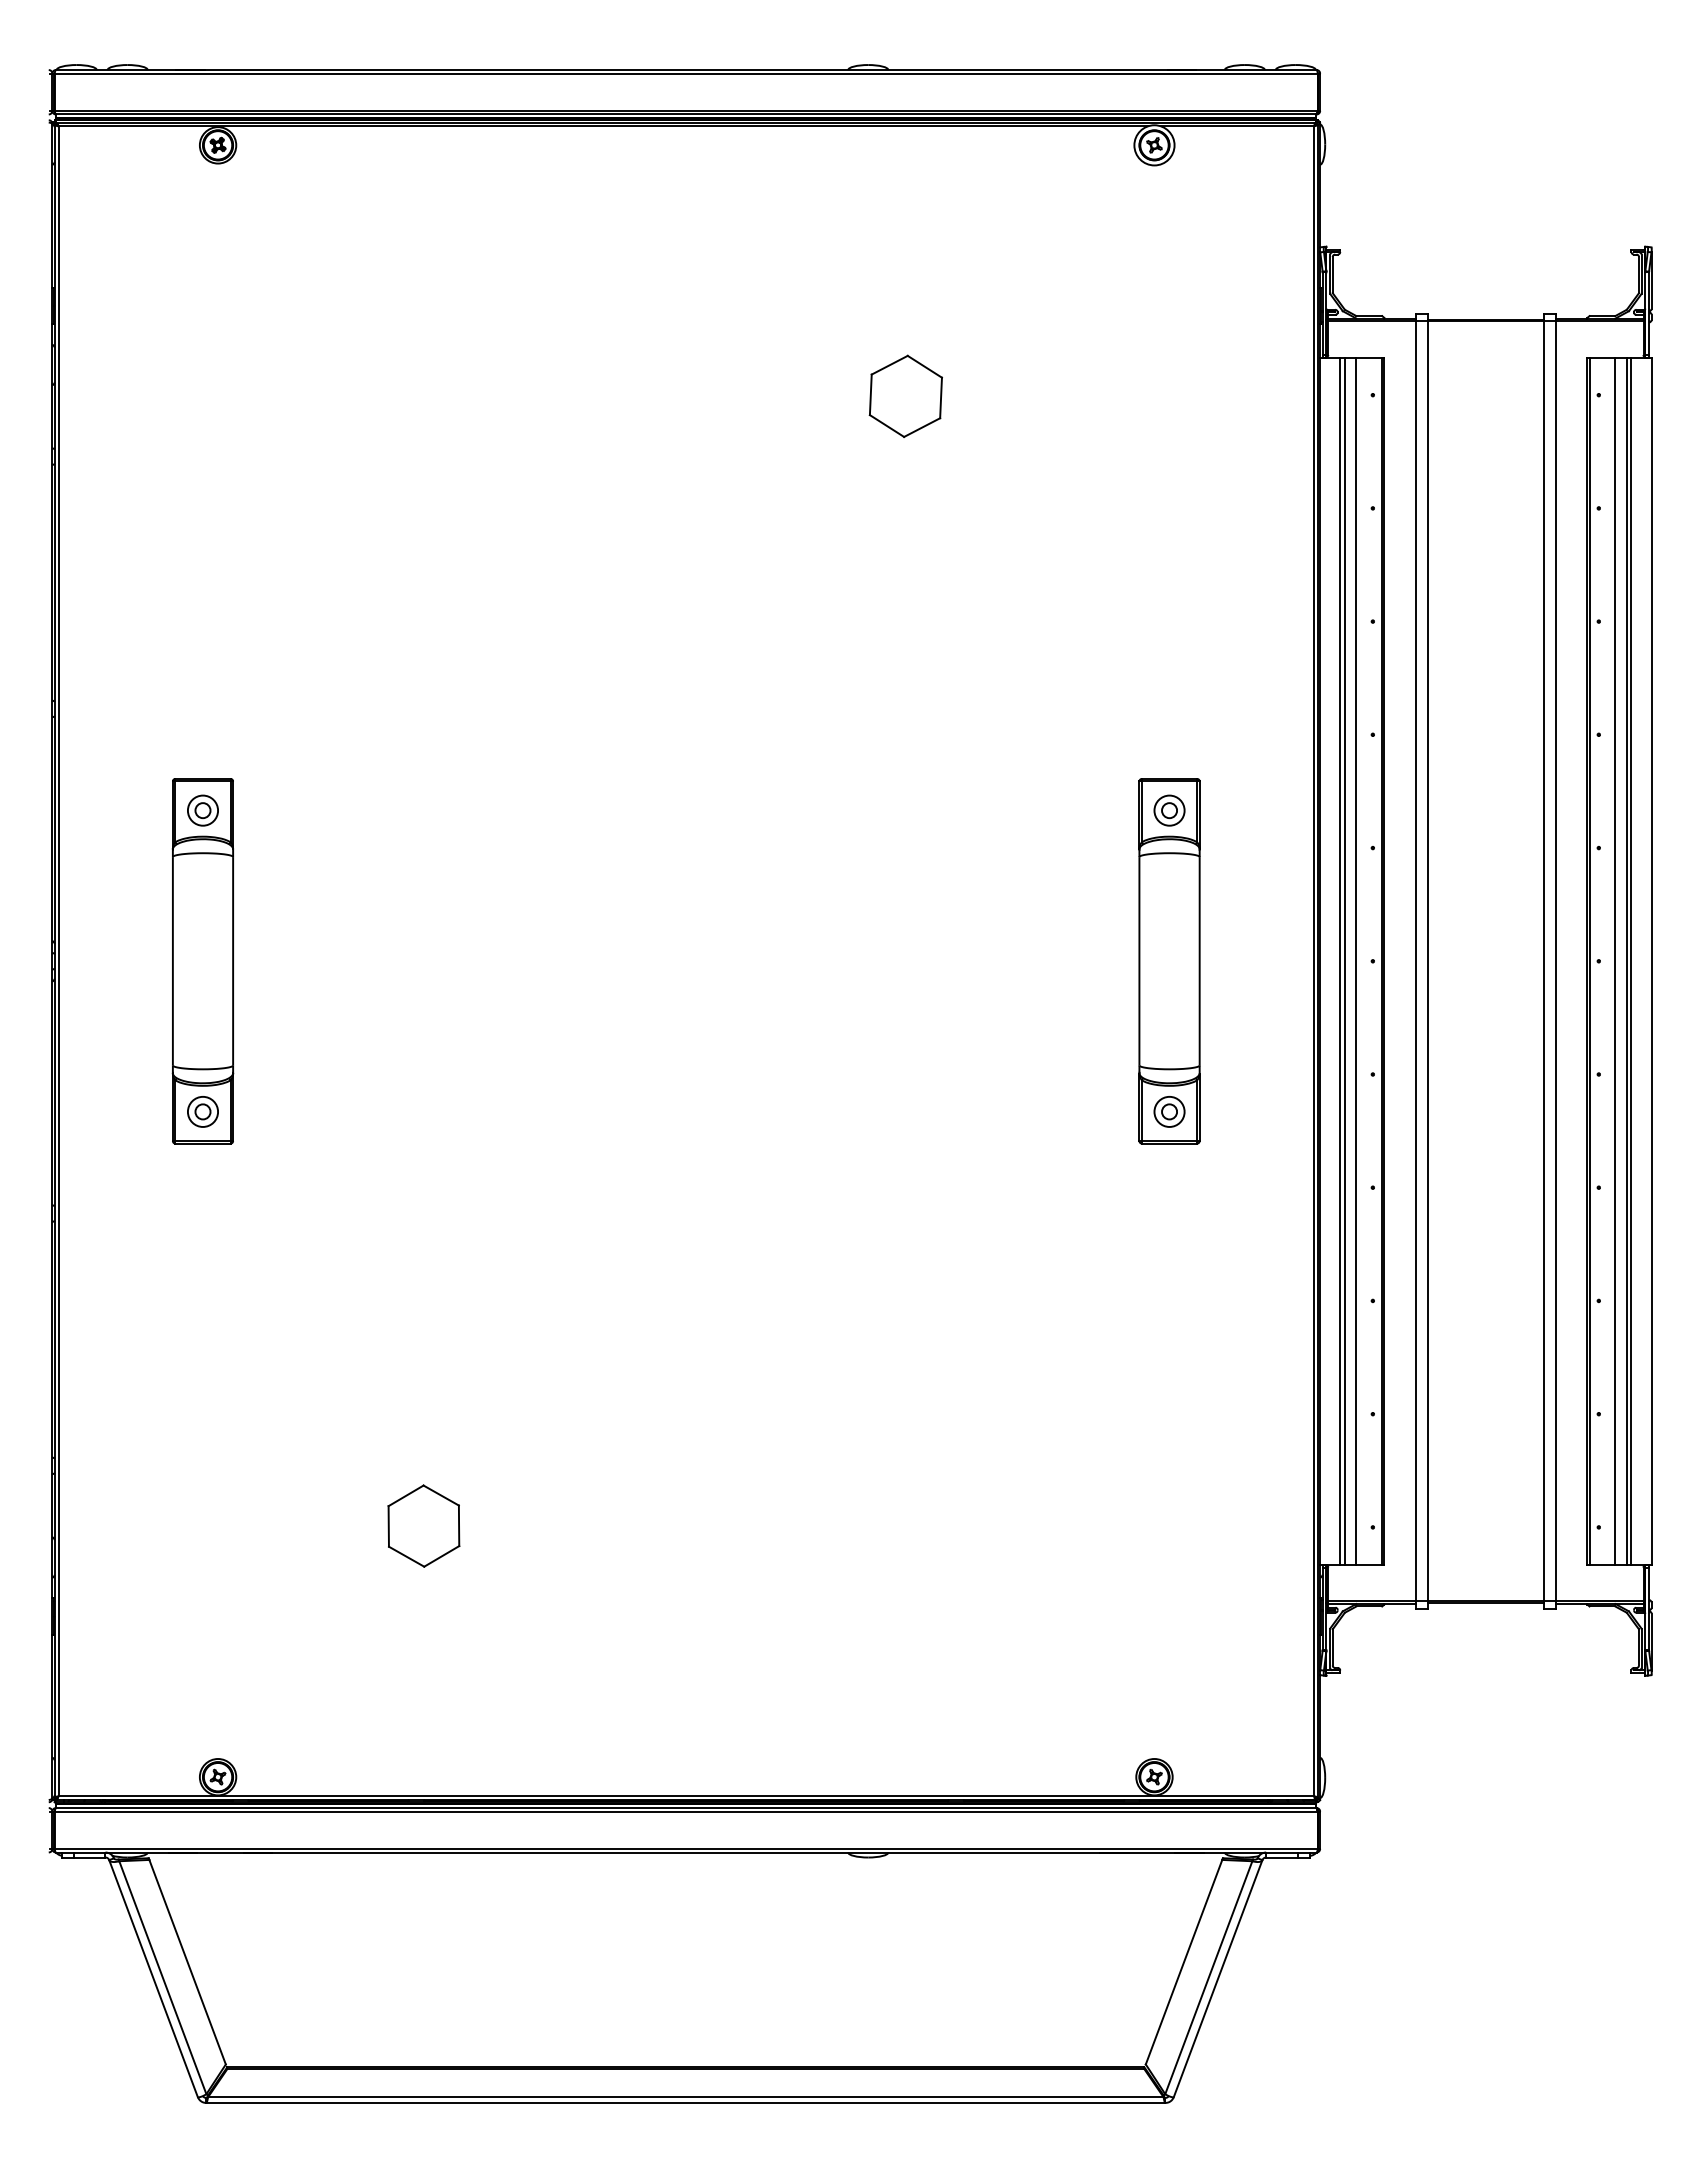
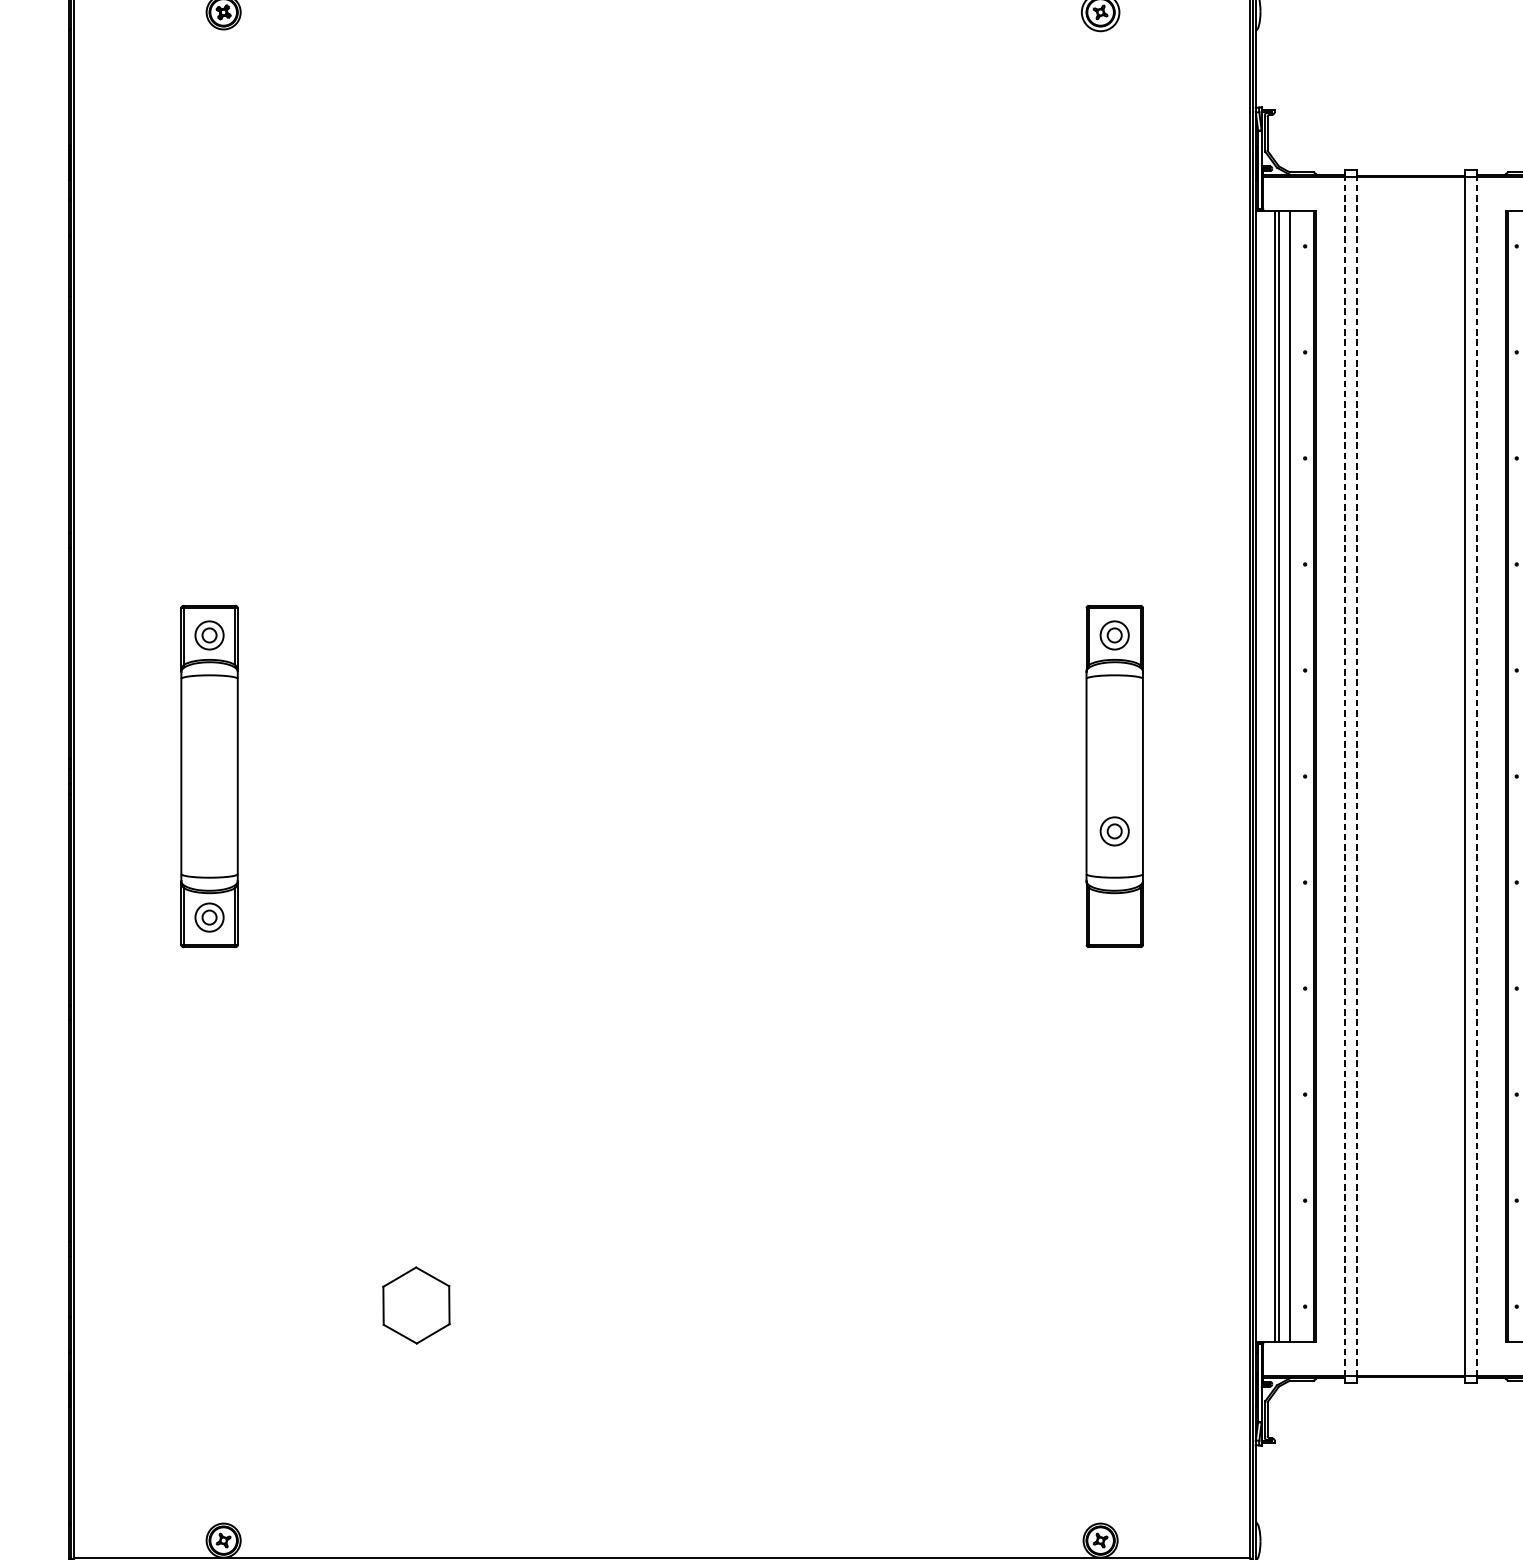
part: (905, 395) -> (867, 246), removed
line: (1415, 960) -> (1345, 775), solid -> dashed
line: (1428, 960) -> (1357, 775), solid -> dashed
line: (1556, 960) -> (1477, 775), solid -> dashed
part: (1169, 1111) -> (1114, 831), moved

